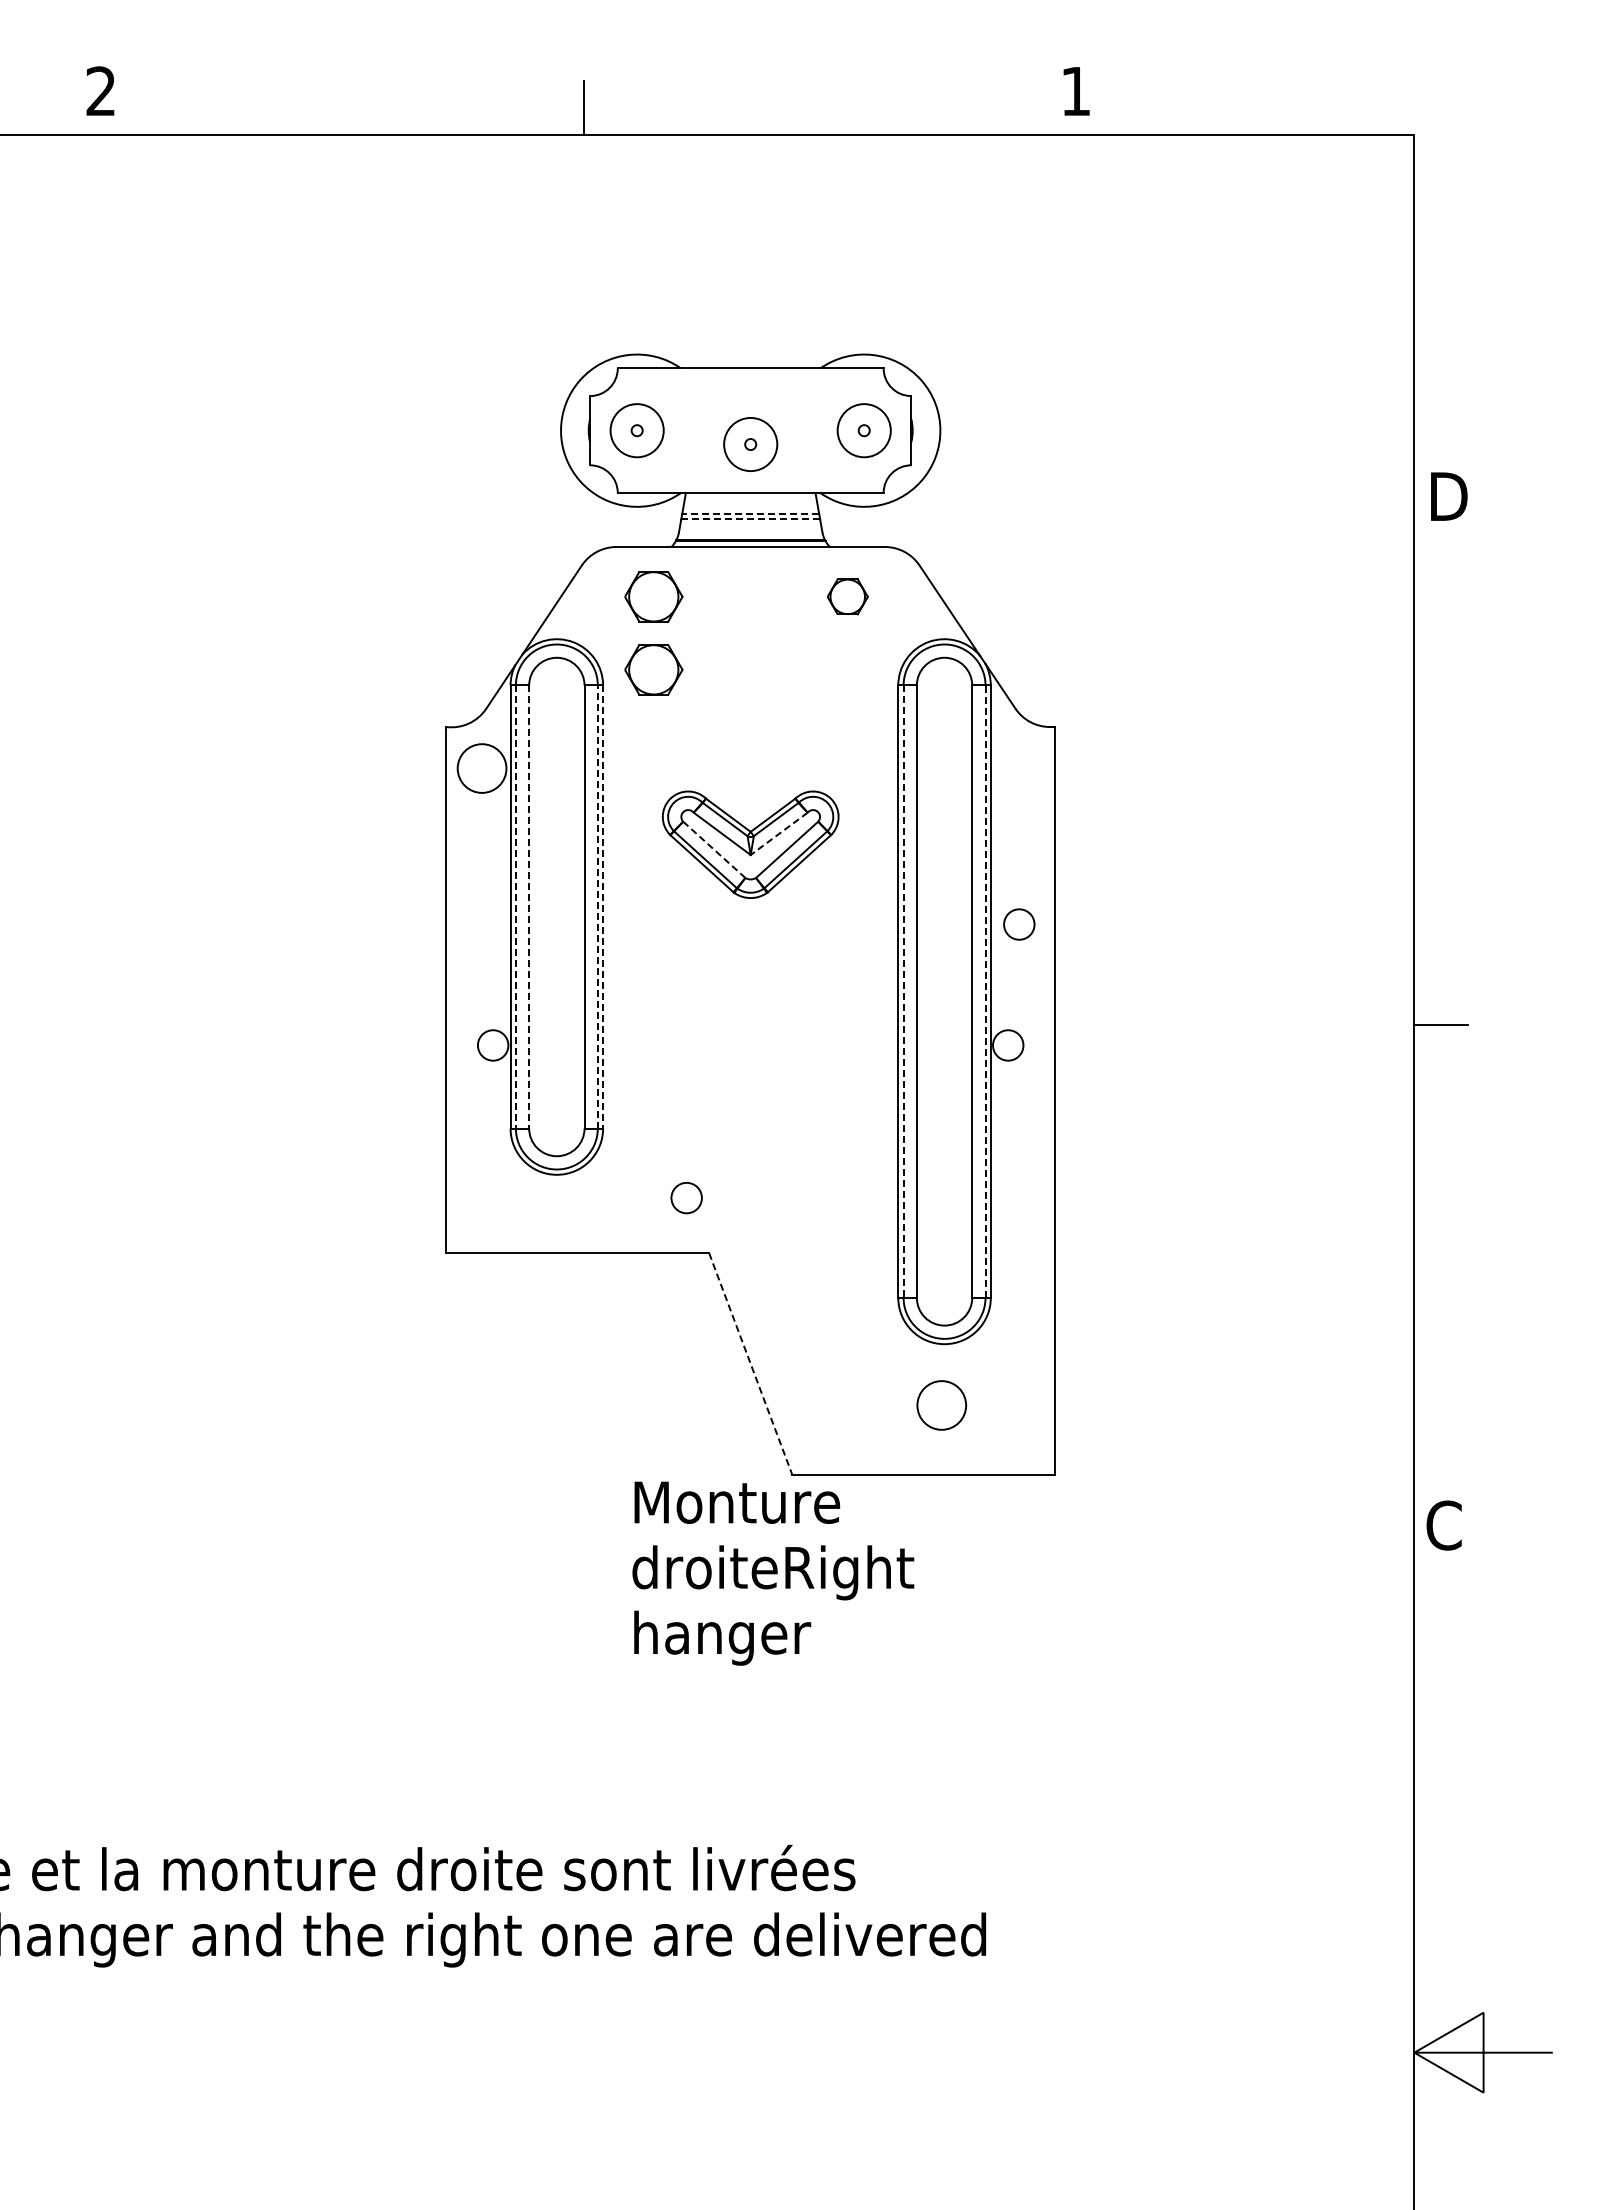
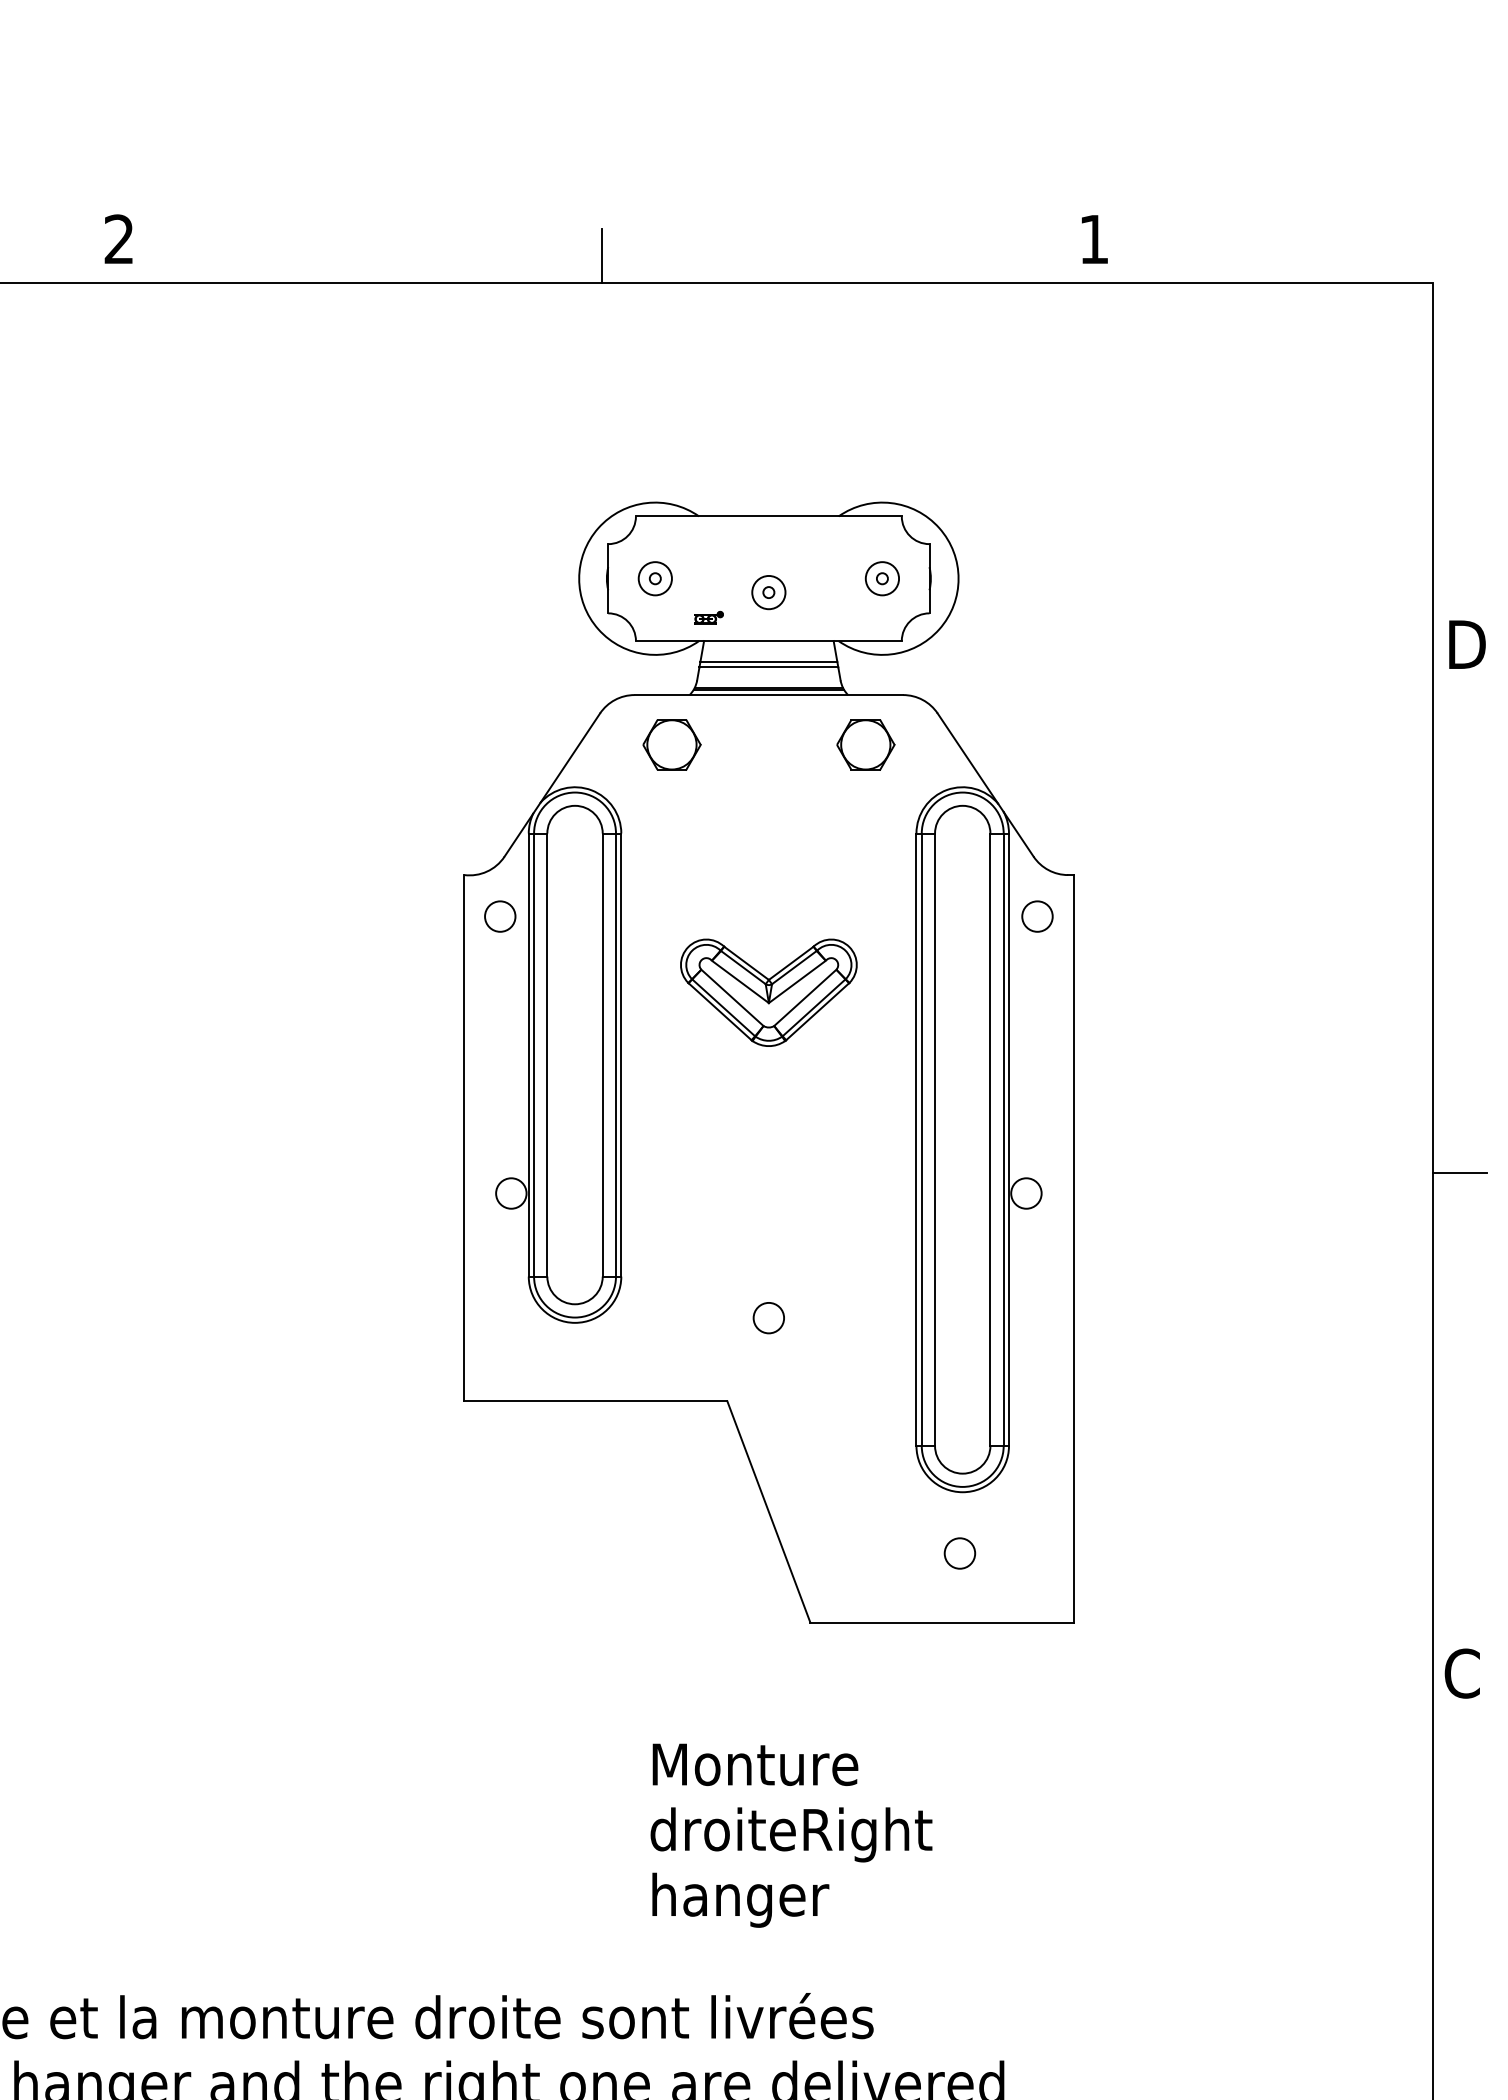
circle: (636, 430) -> (654, 578), size x0.62
circle: (863, 430) -> (881, 578), size x0.62
circle: (750, 444) -> (768, 592), size x0.62
part: (690, 469) -> (708, 617), added
line: (750, 513) -> (768, 661), dashed -> solid
line: (750, 519) -> (768, 667), dashed -> solid
part: (847, 596) -> (865, 744), size x1.43
part: (653, 669) -> (671, 817), removed
circle: (481, 768) -> (499, 916), size x0.62
line: (779, 833) -> (797, 981), dashed -> solid
line: (714, 849) -> (732, 997), dashed -> solid
line: (515, 907) -> (533, 1055), dashed -> solid
line: (529, 907) -> (547, 1055), dashed -> solid
line: (597, 907) -> (615, 1055), dashed -> solid
line: (603, 907) -> (621, 1055), dashed -> solid
circle: (1019, 924) -> (1037, 916), moved
line: (985, 991) -> (1003, 1139), dashed -> solid
line: (903, 992) -> (921, 1140), dashed -> solid
circle: (686, 1198) -> (768, 1318), moved
line: (750, 1364) -> (768, 1512), dashed -> solid
circle: (941, 1405) -> (959, 1553), size x0.62
text: (773, 1573) -> (791, 1835), moved

